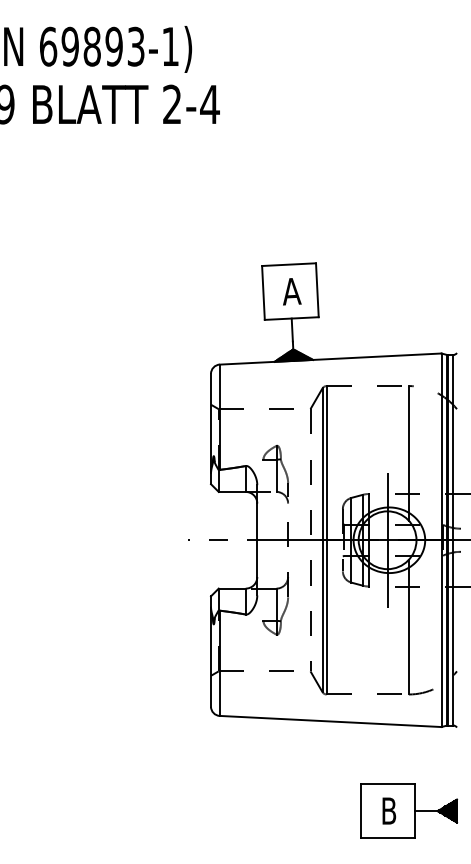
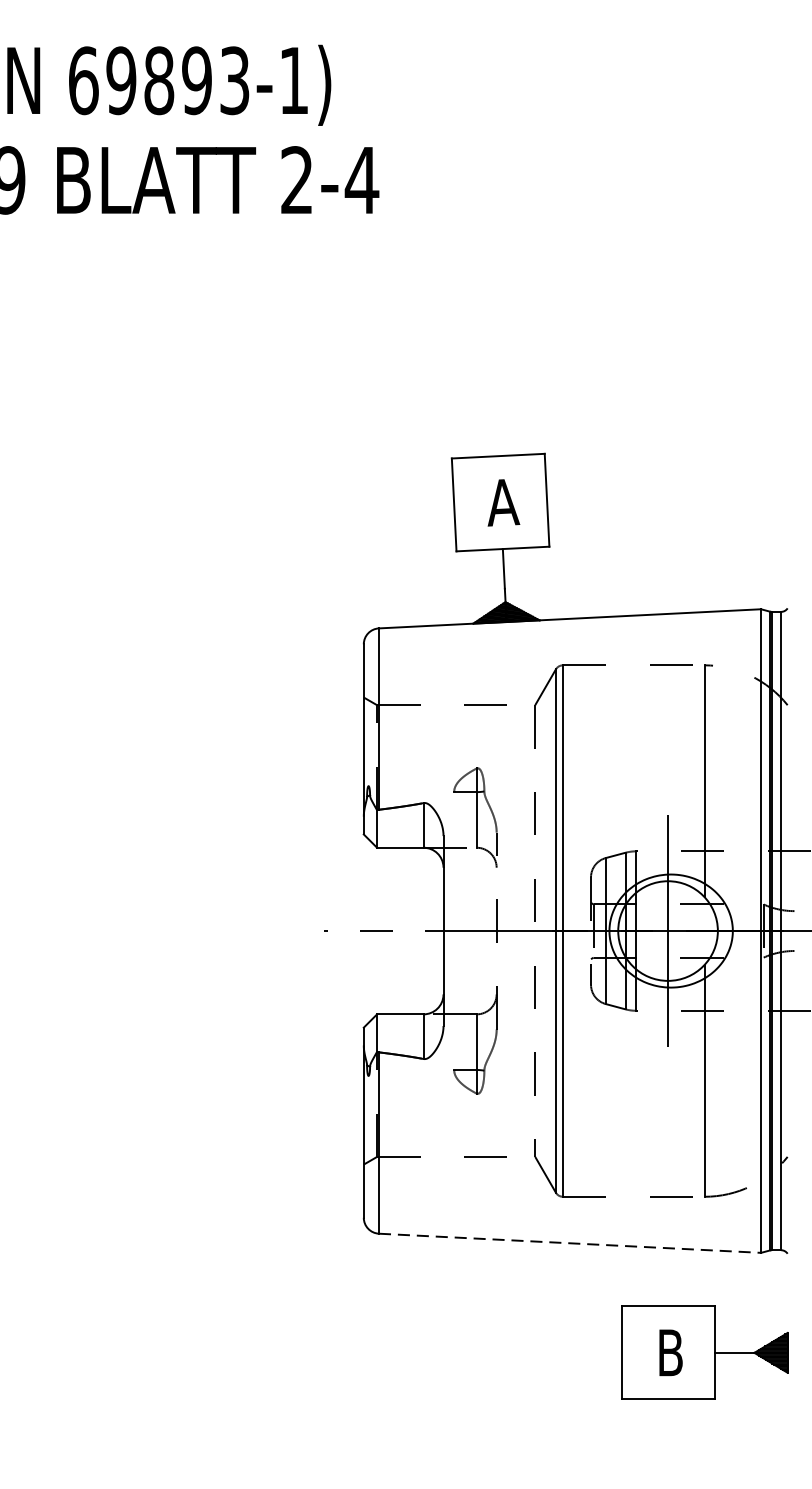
line: (331, 721) -> (571, 1243), solid -> dashed
part: (409, 810) -> (705, 1351), moved

